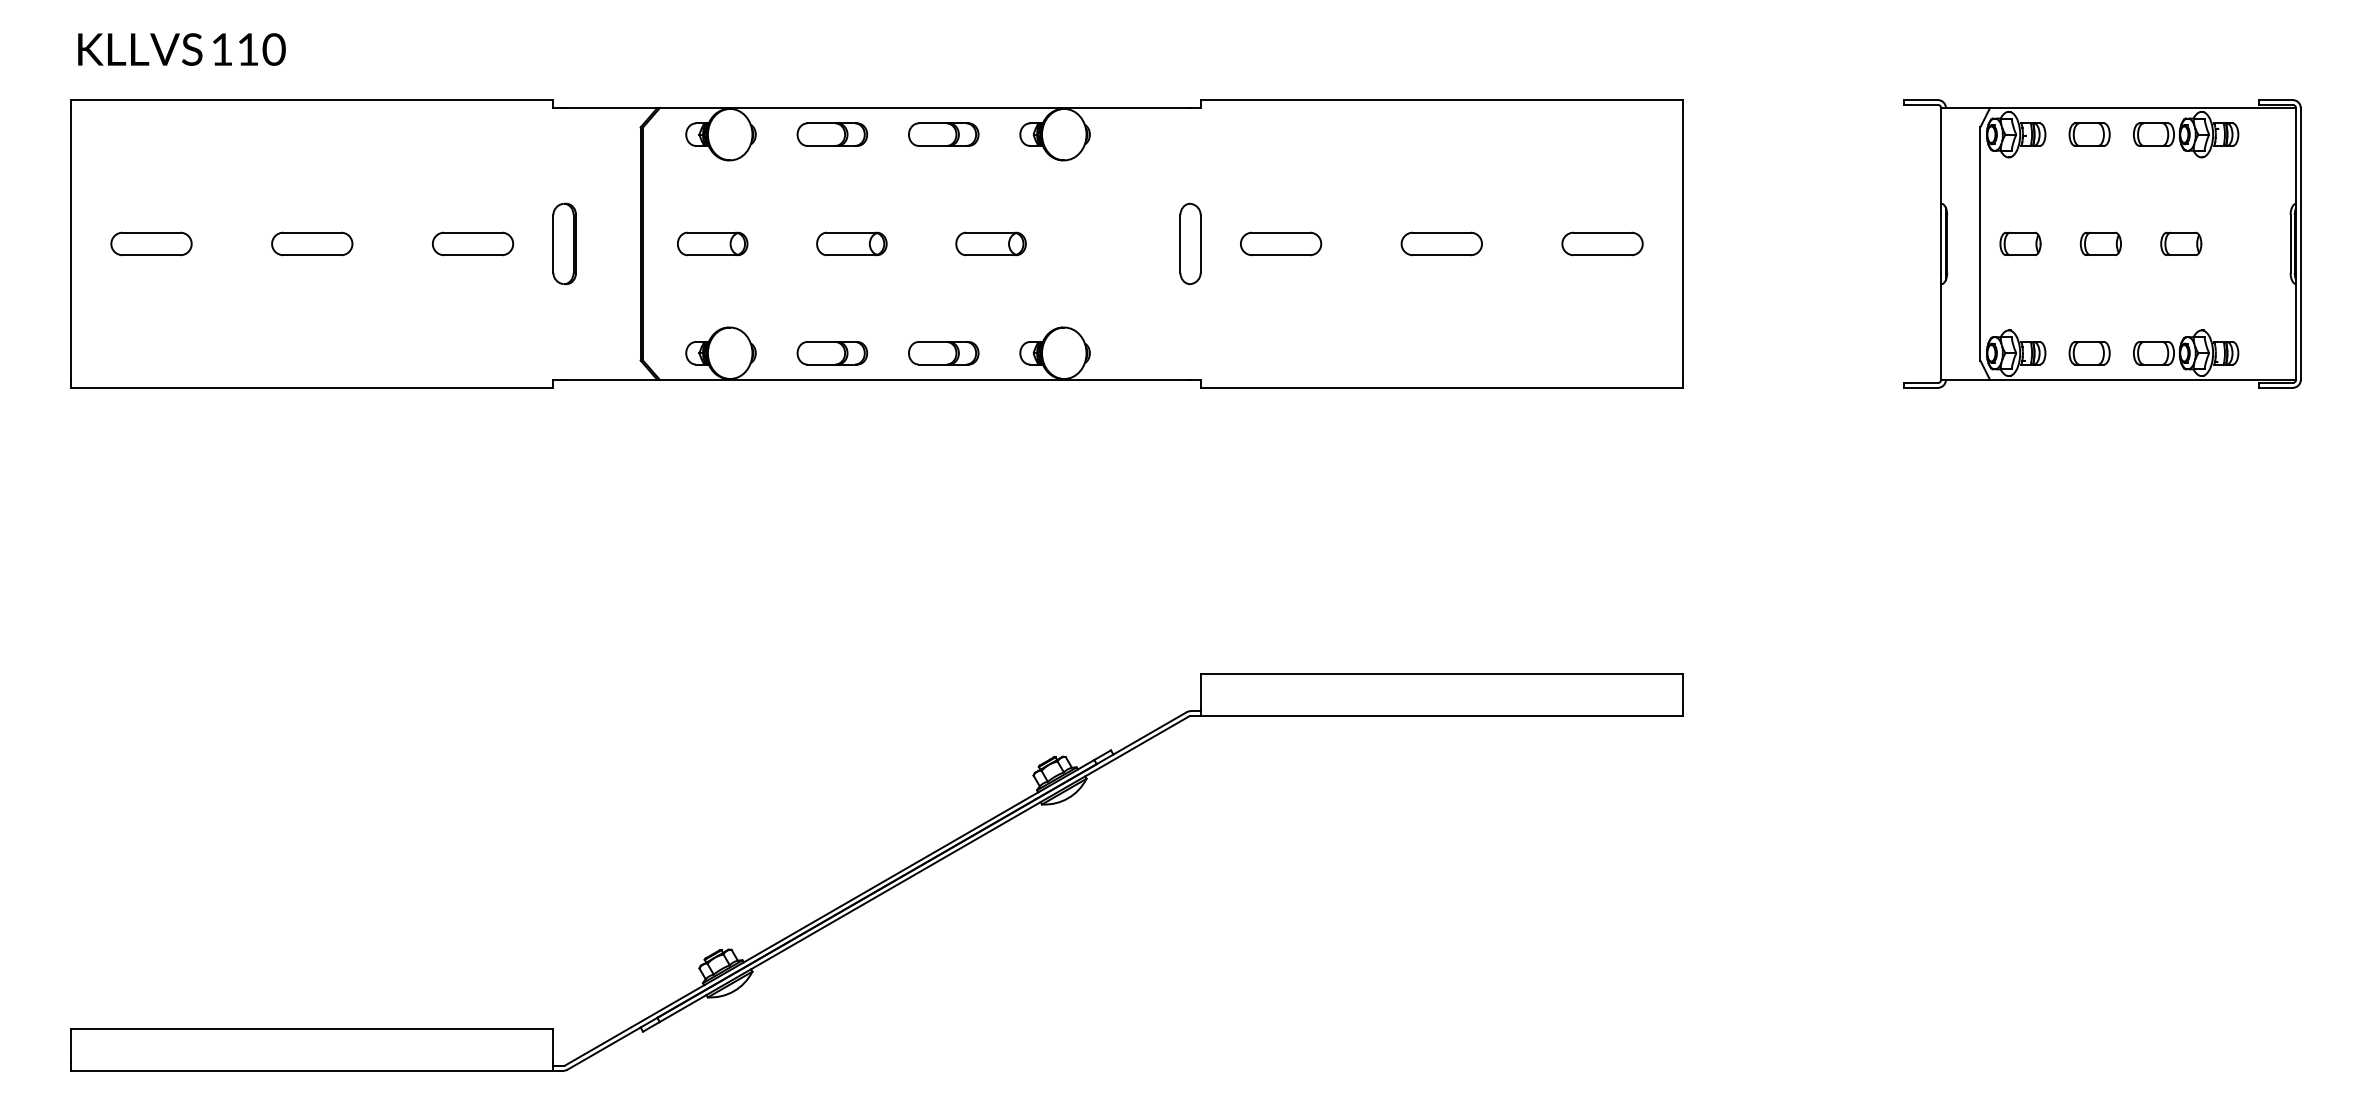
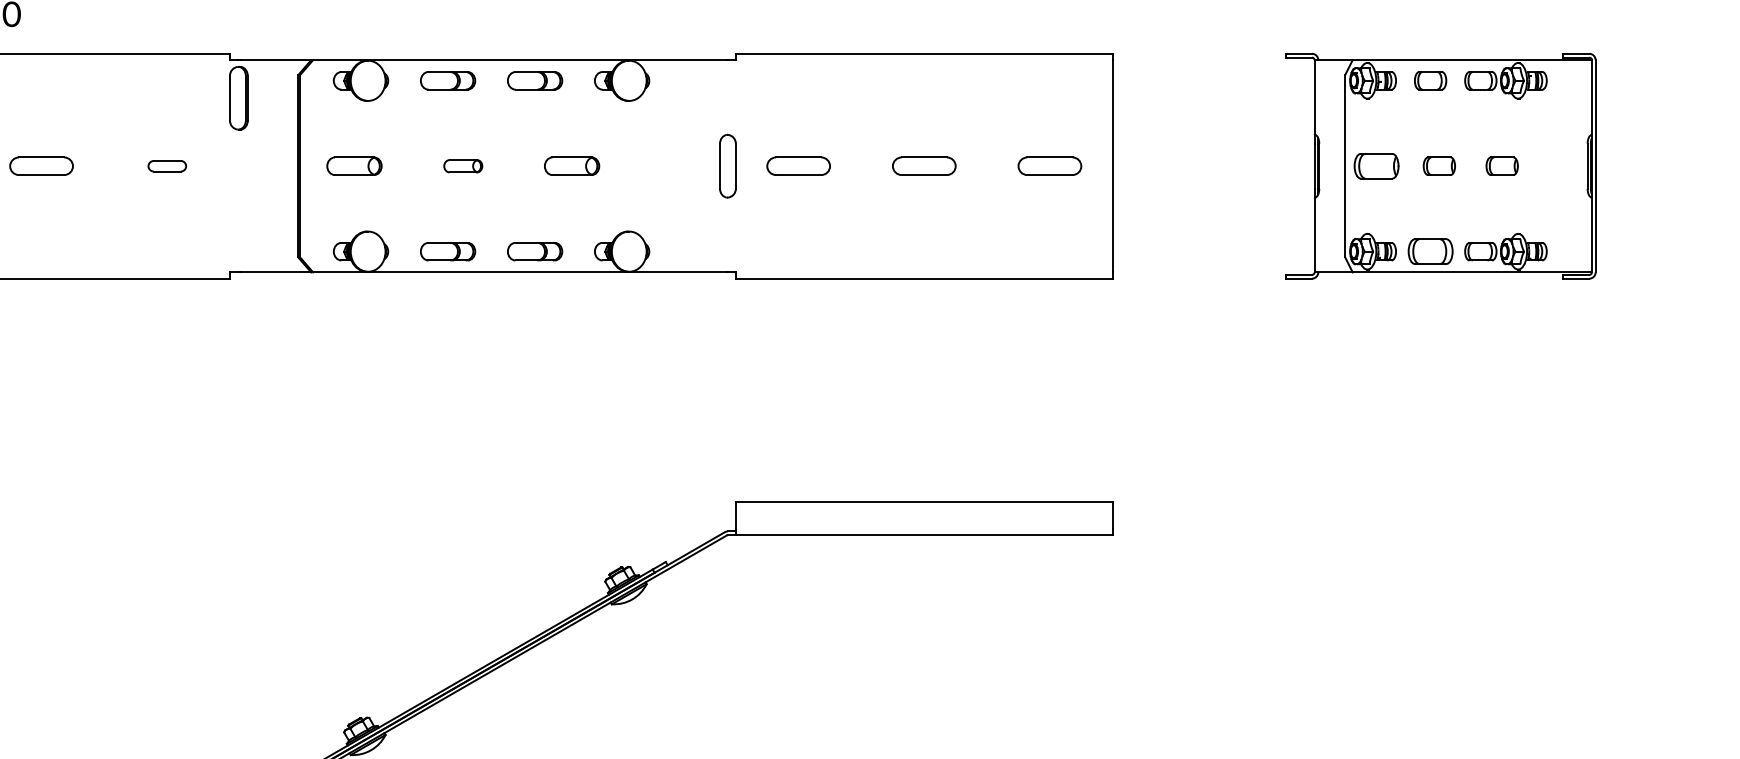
part: (473, 243) -> (167, 165), size x0.6
part: (564, 243) -> (238, 97), moved
part: (851, 243) -> (462, 165), size x0.7
part: (2020, 243) -> (1376, 165), size x1.4
part: (2089, 353) -> (1430, 251), size x1.4

